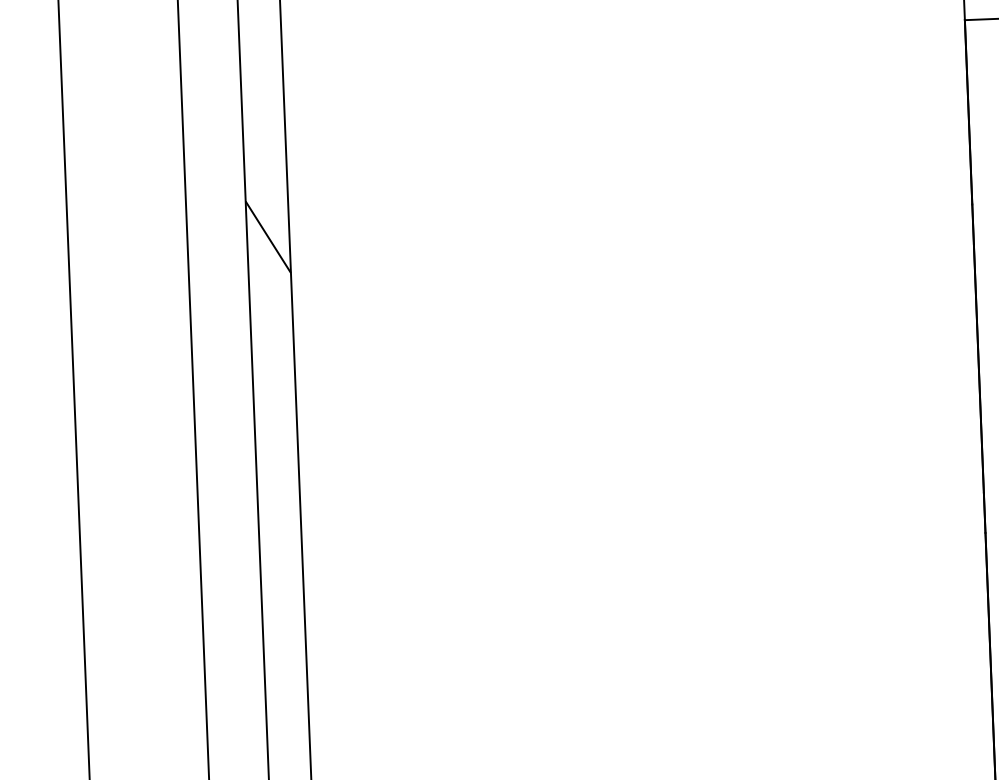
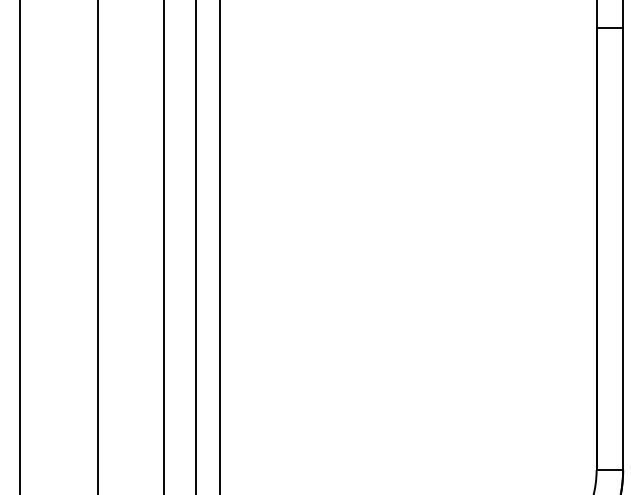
hatch: (267, 237) -> (207, 132), removed

